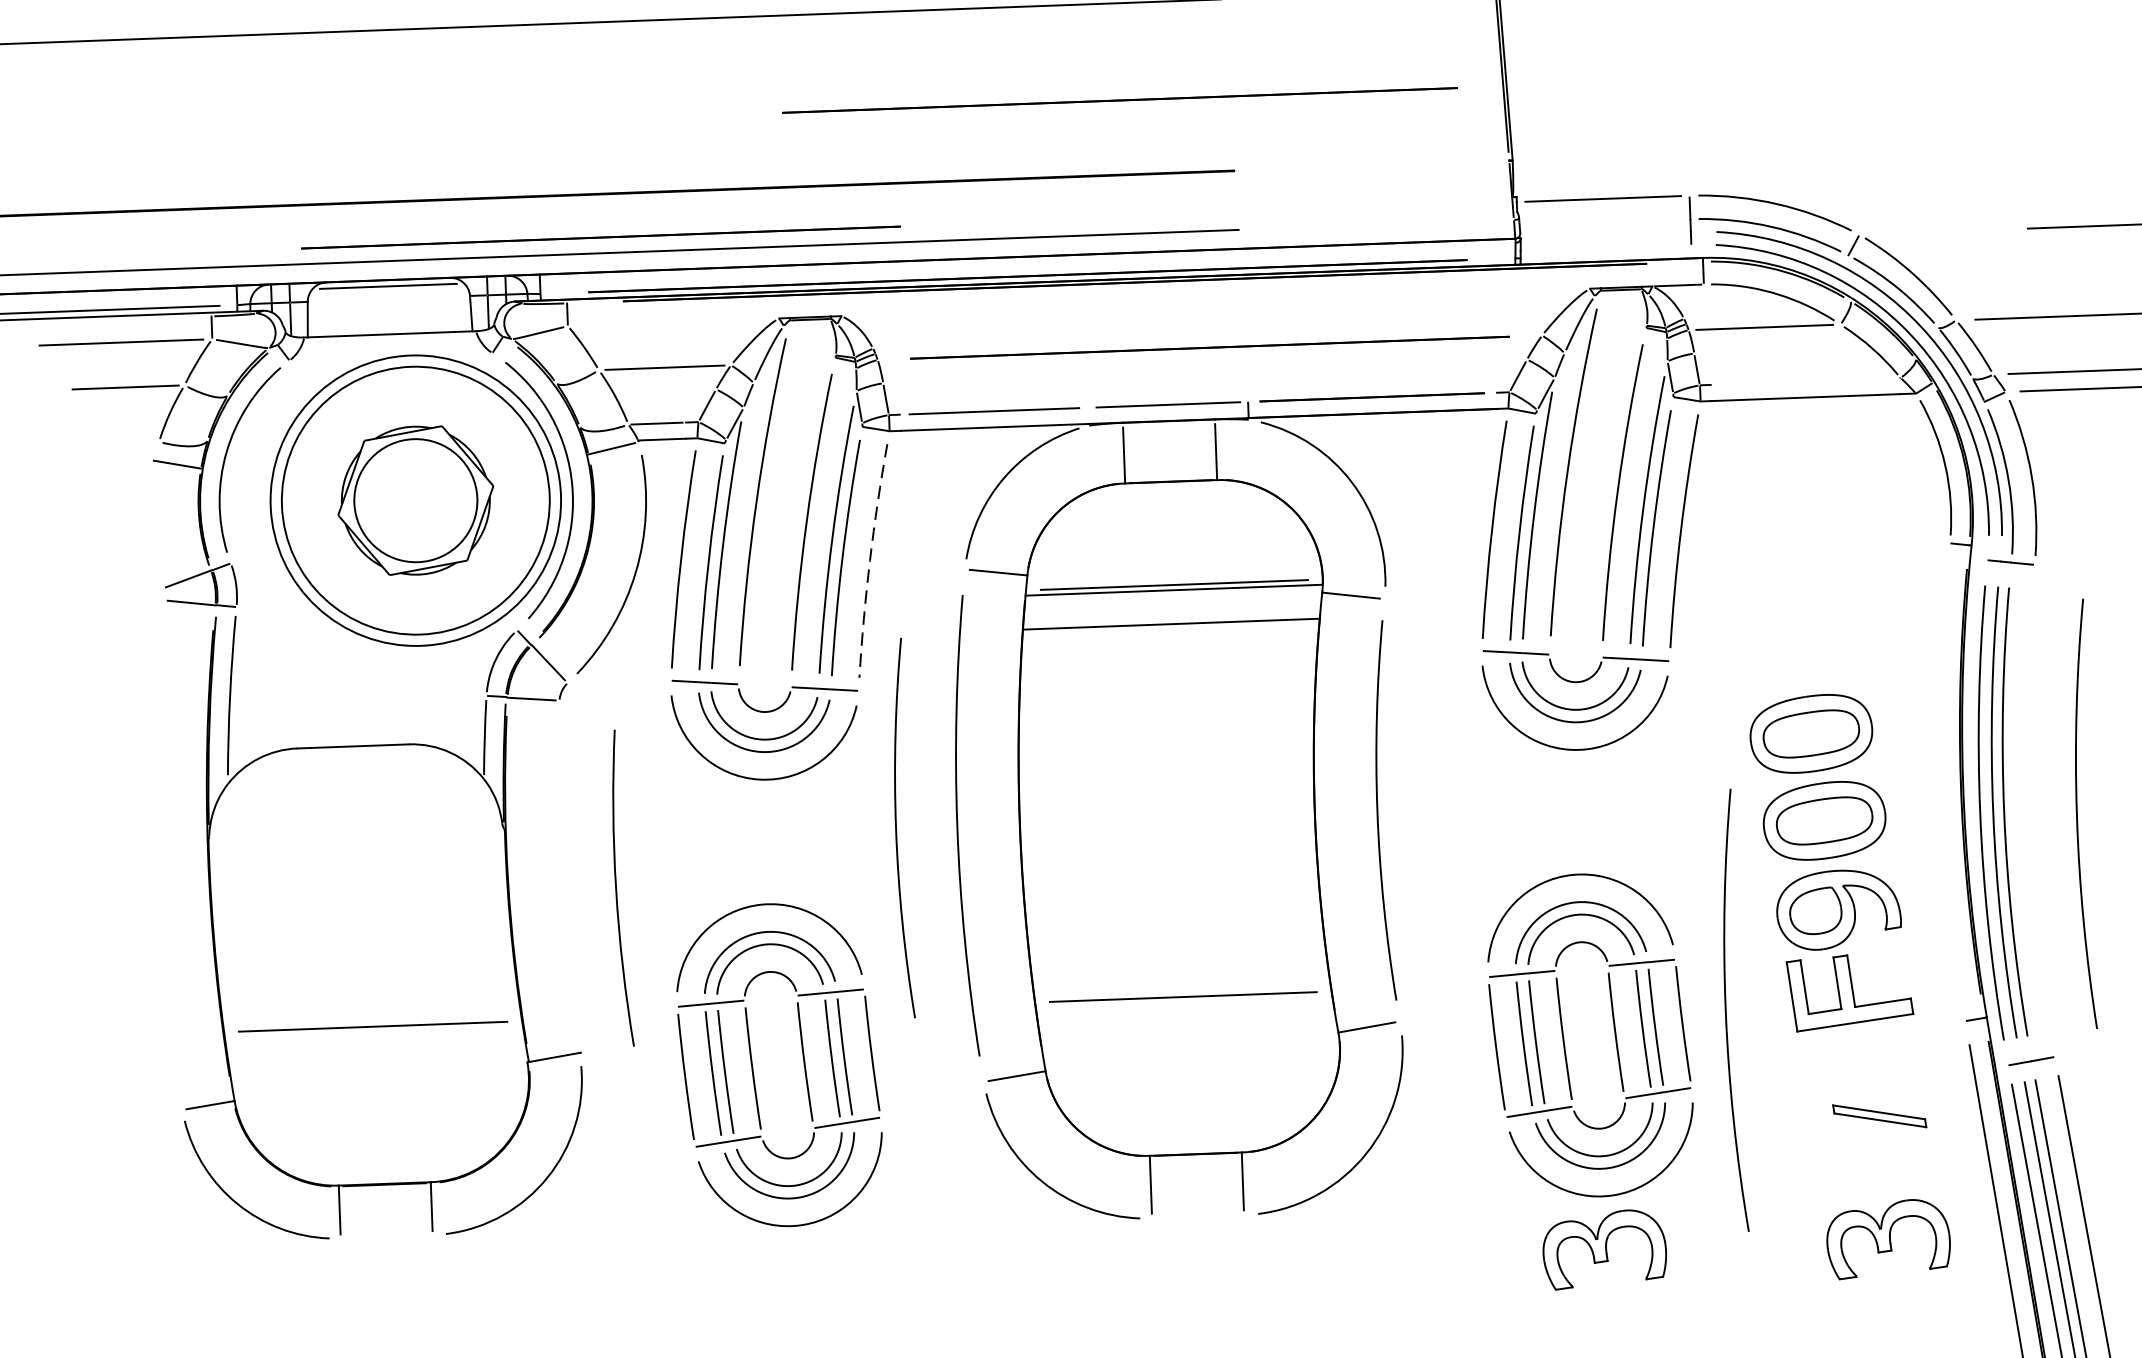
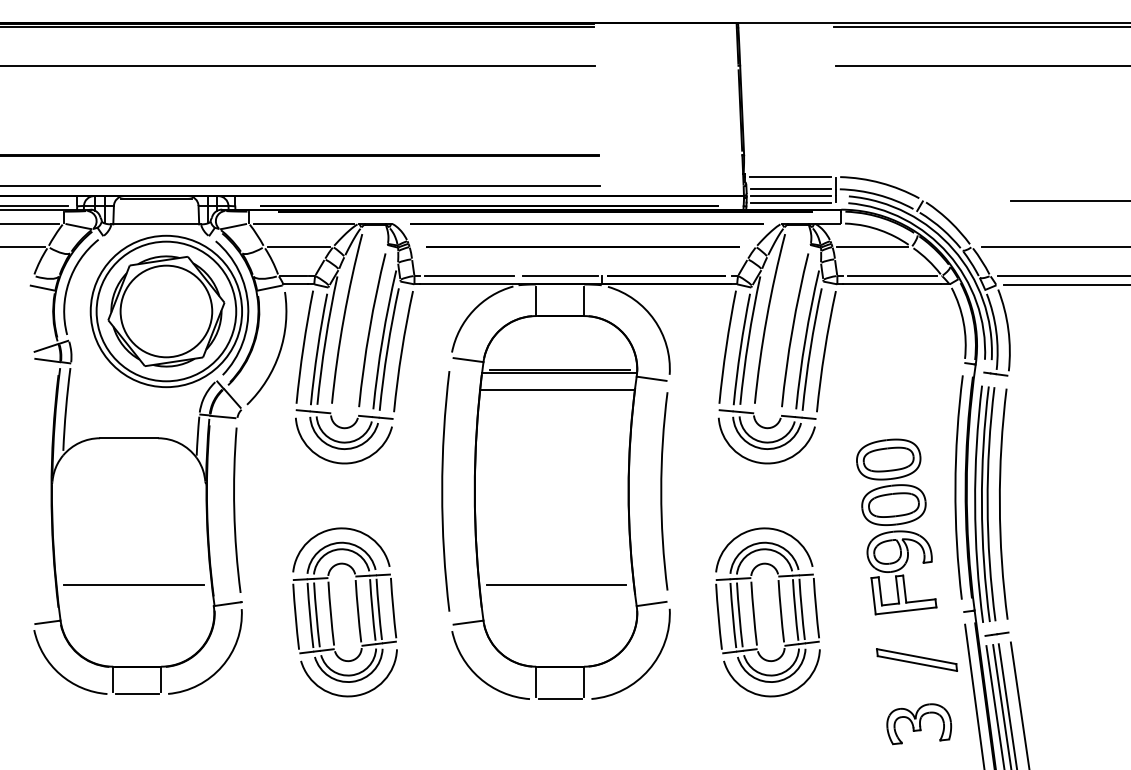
line: (1119, 100) -> (586, 223), moved
line: (1604, 222) -> (790, 189), added
line: (1606, 234) -> (791, 195), added
line: (600, 236) -> (267, 177), removed
line: (1604, 247) -> (790, 202), added
line: (672, 322) -> (303, 223), added
line: (1805, 380) -> (892, 275), added
part: (415, 500) -> (166, 311), size x1.43
arc: (869, 560) -> (401, 351), dashed -> solid
arc: (2078, 814) -> (956, 487), moved
arc: (898, 828) -> (411, 491), removed
arc: (618, 886) -> (235, 509), moved
arc: (1726, 1009) -> (1000, 503), moved
part: (1878, 1115) -> (916, 659), size x1.67
line: (1196, 1217) -> (559, 699), added
line: (385, 1237) -> (136, 694), added
part: (1605, 1250) -> (771, 724), removed

